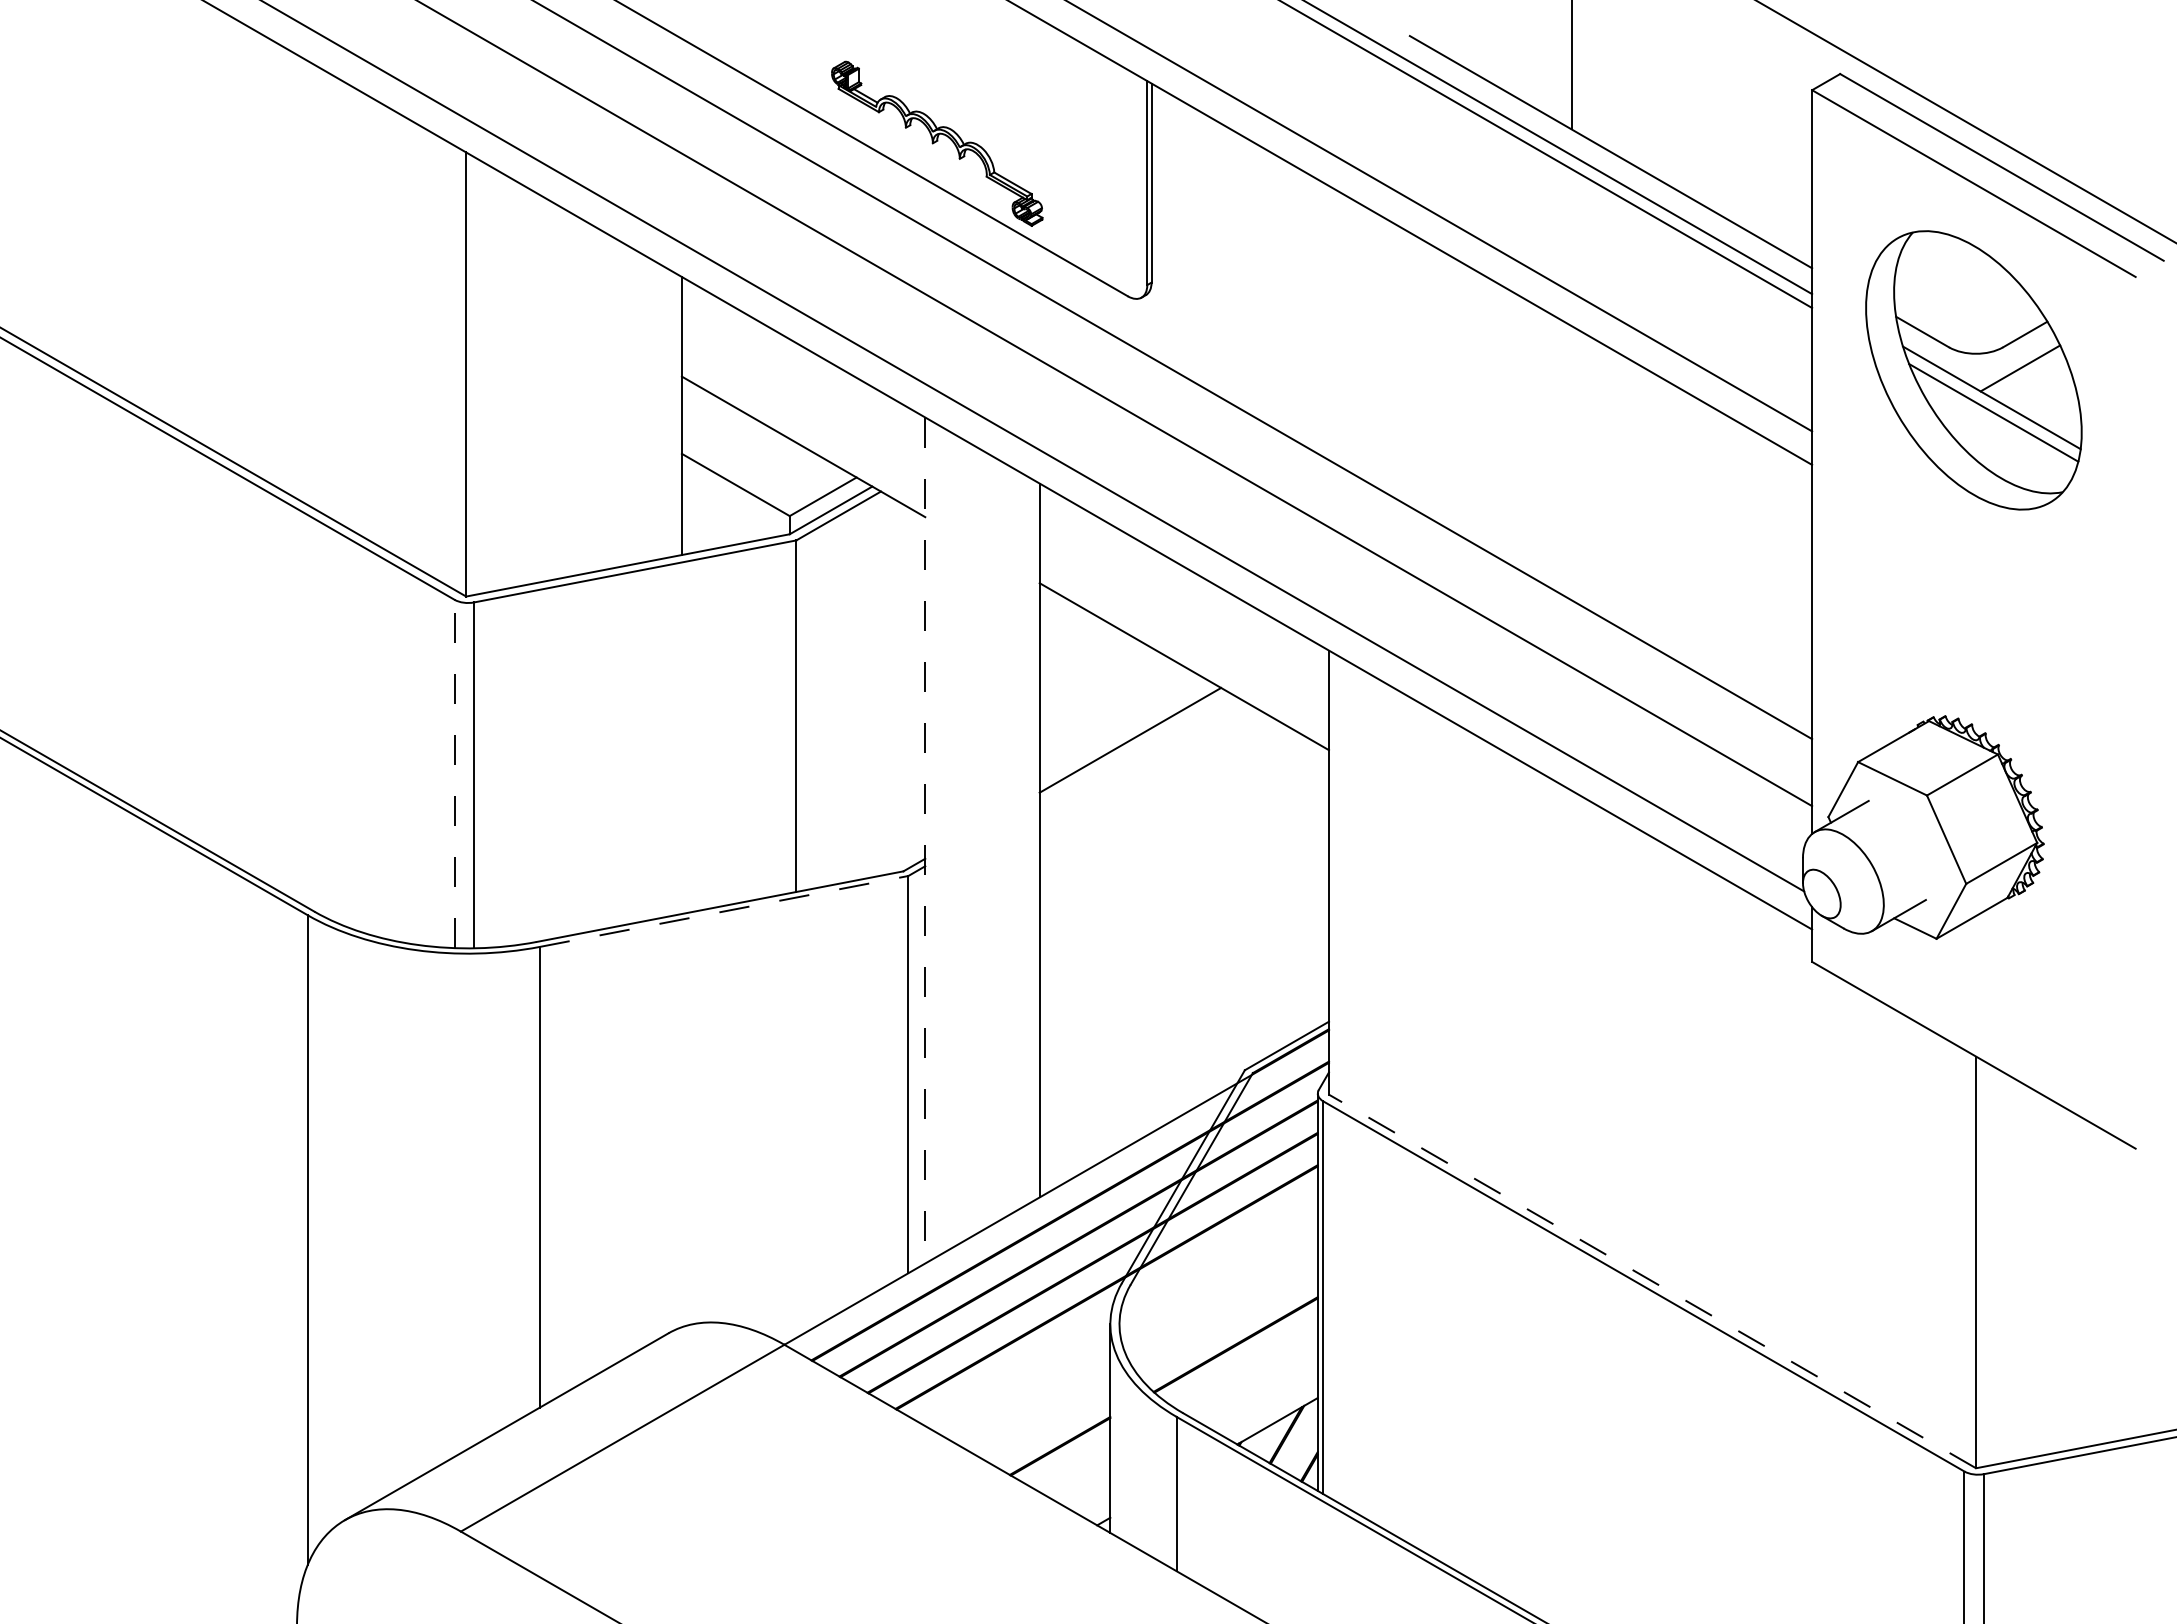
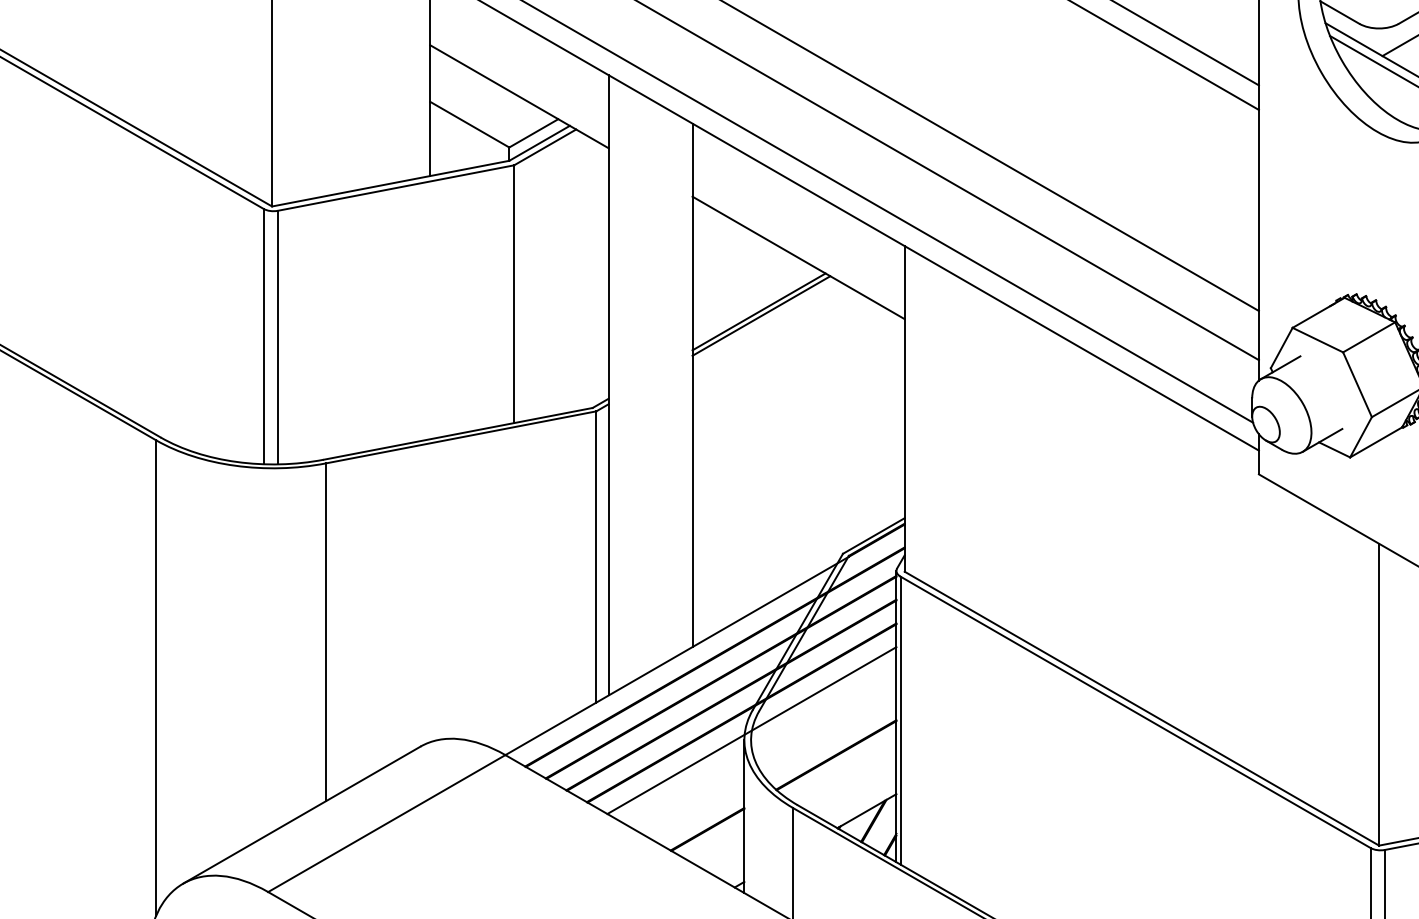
line: (1133, 745) -> (761, 315), added
line: (454, 773) -> (263, 336), dashed -> solid
line: (925, 840) -> (608, 385), dashed -> solid
line: (724, 911) -> (461, 437), dashed -> solid
line: (1652, 1281) -> (1141, 708), dashed -> solid
line: (1120, 1311) -> (751, 730), added

